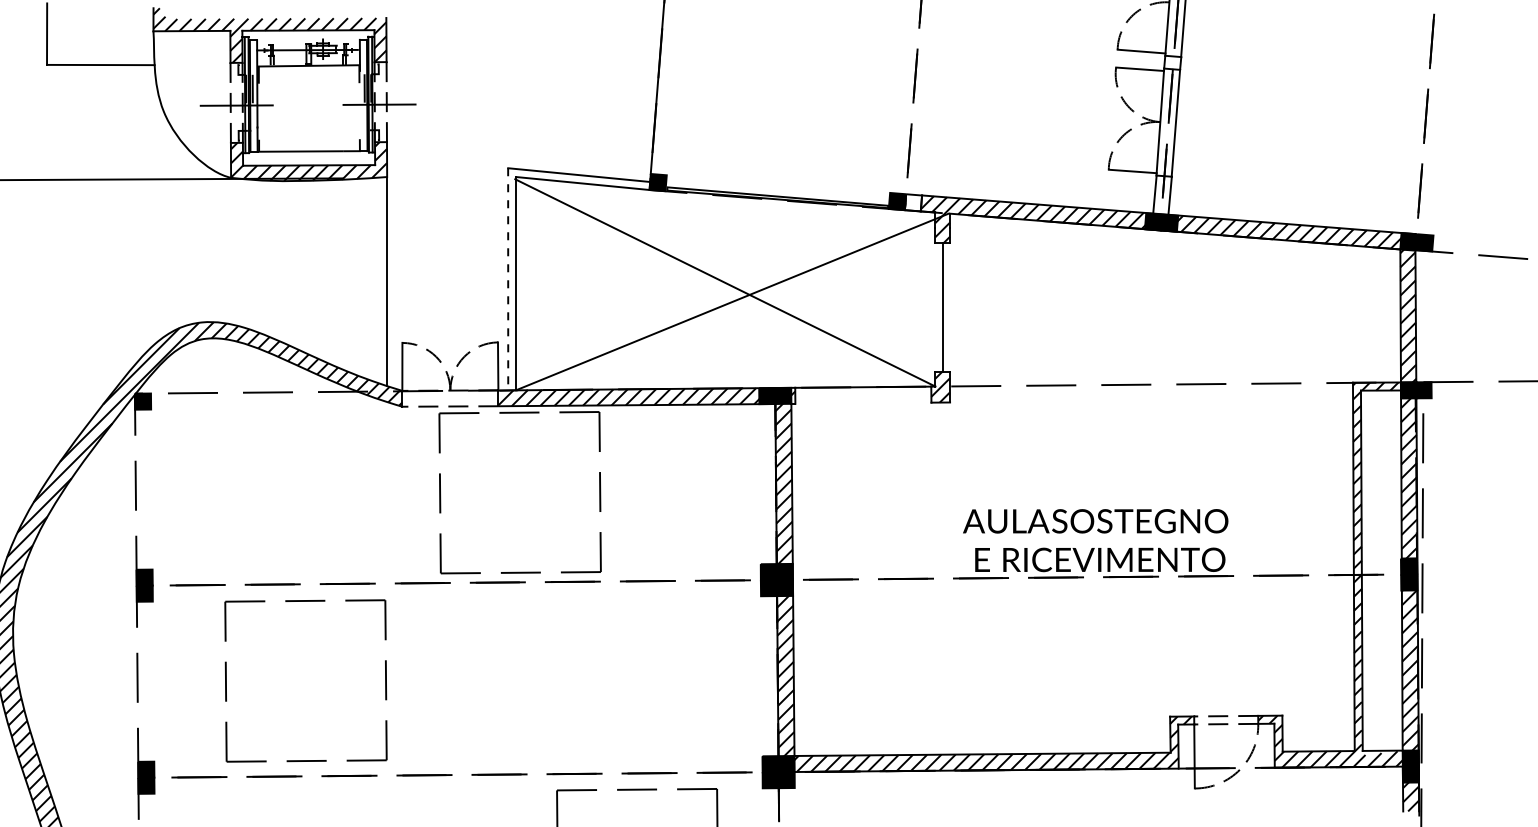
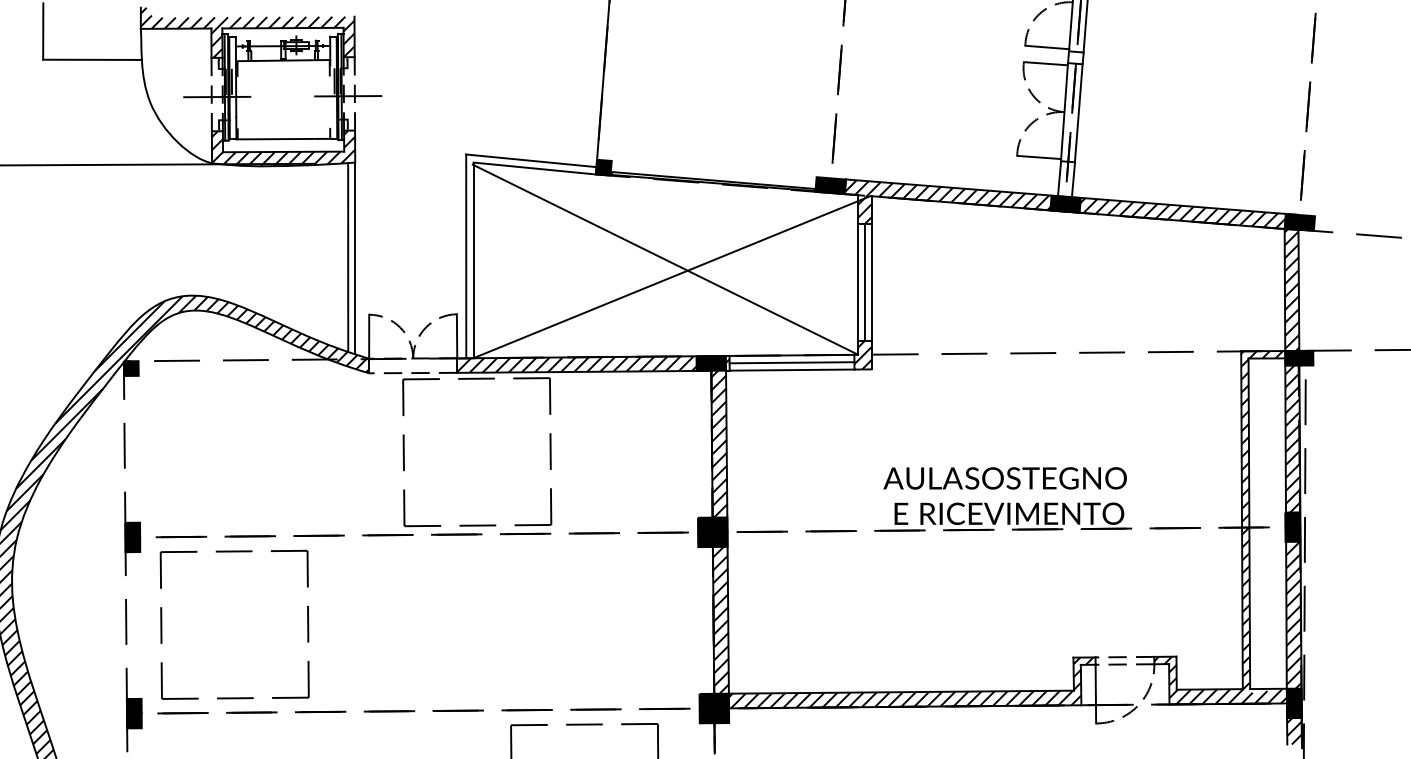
fill: (912, 203) -> (837, 186), added
line: (508, 279) -> (466, 256), dashed -> solid
line: (379, 280) -> (348, 257), added
line: (935, 306) -> (858, 281), added
line: (949, 306) -> (871, 281), added
line: (862, 394) -> (791, 362), added
line: (862, 402) -> (791, 369), added
part: (305, 602) -> (234, 552), moved

